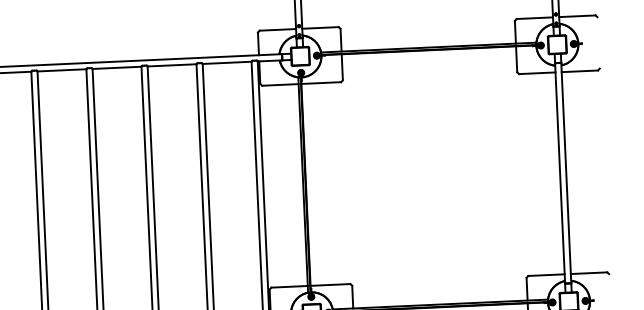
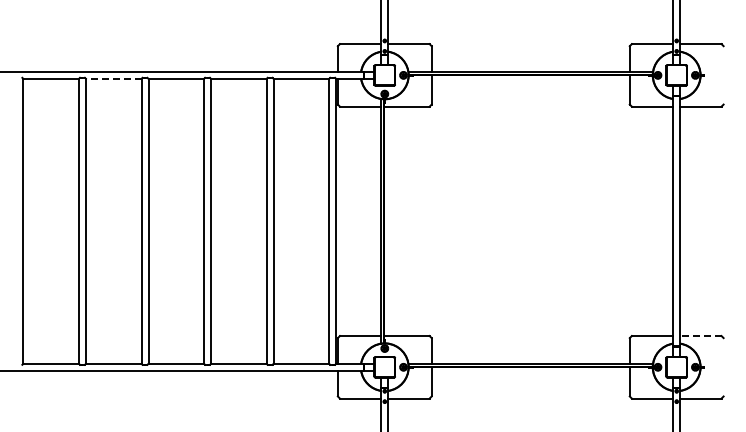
line: (61, 70) -> (113, 78), solid -> dashed
line: (588, 273) -> (700, 336), solid -> dashed

